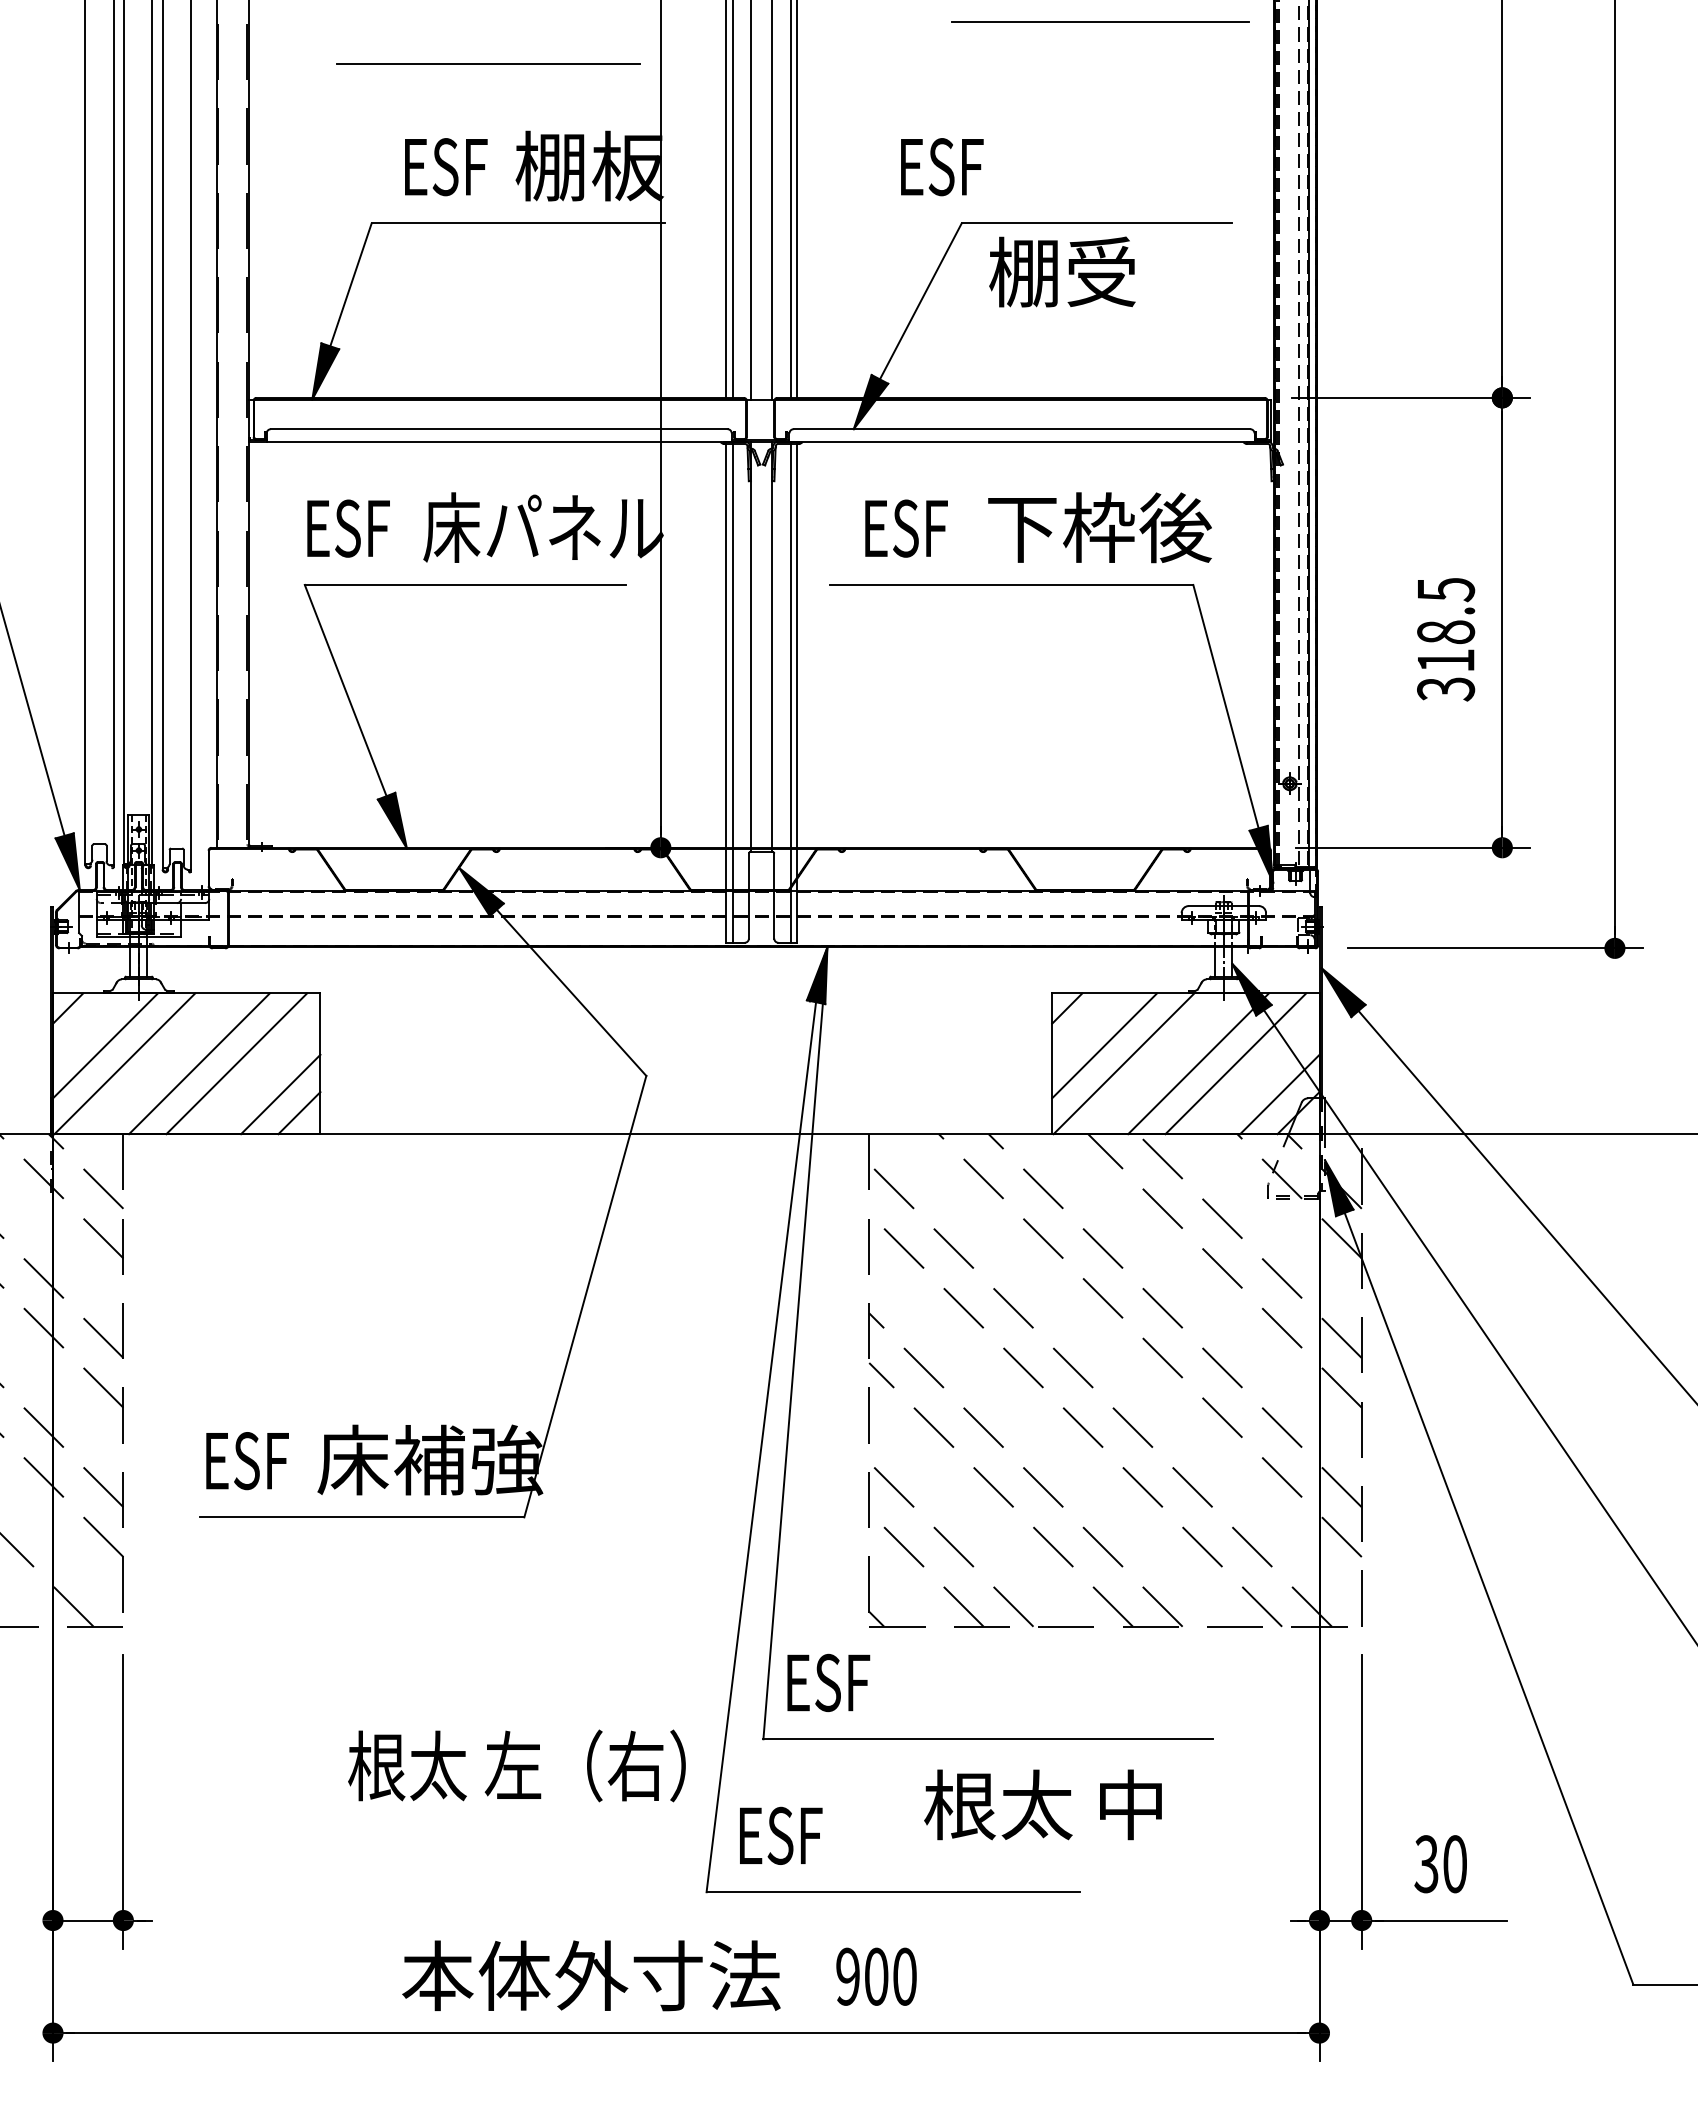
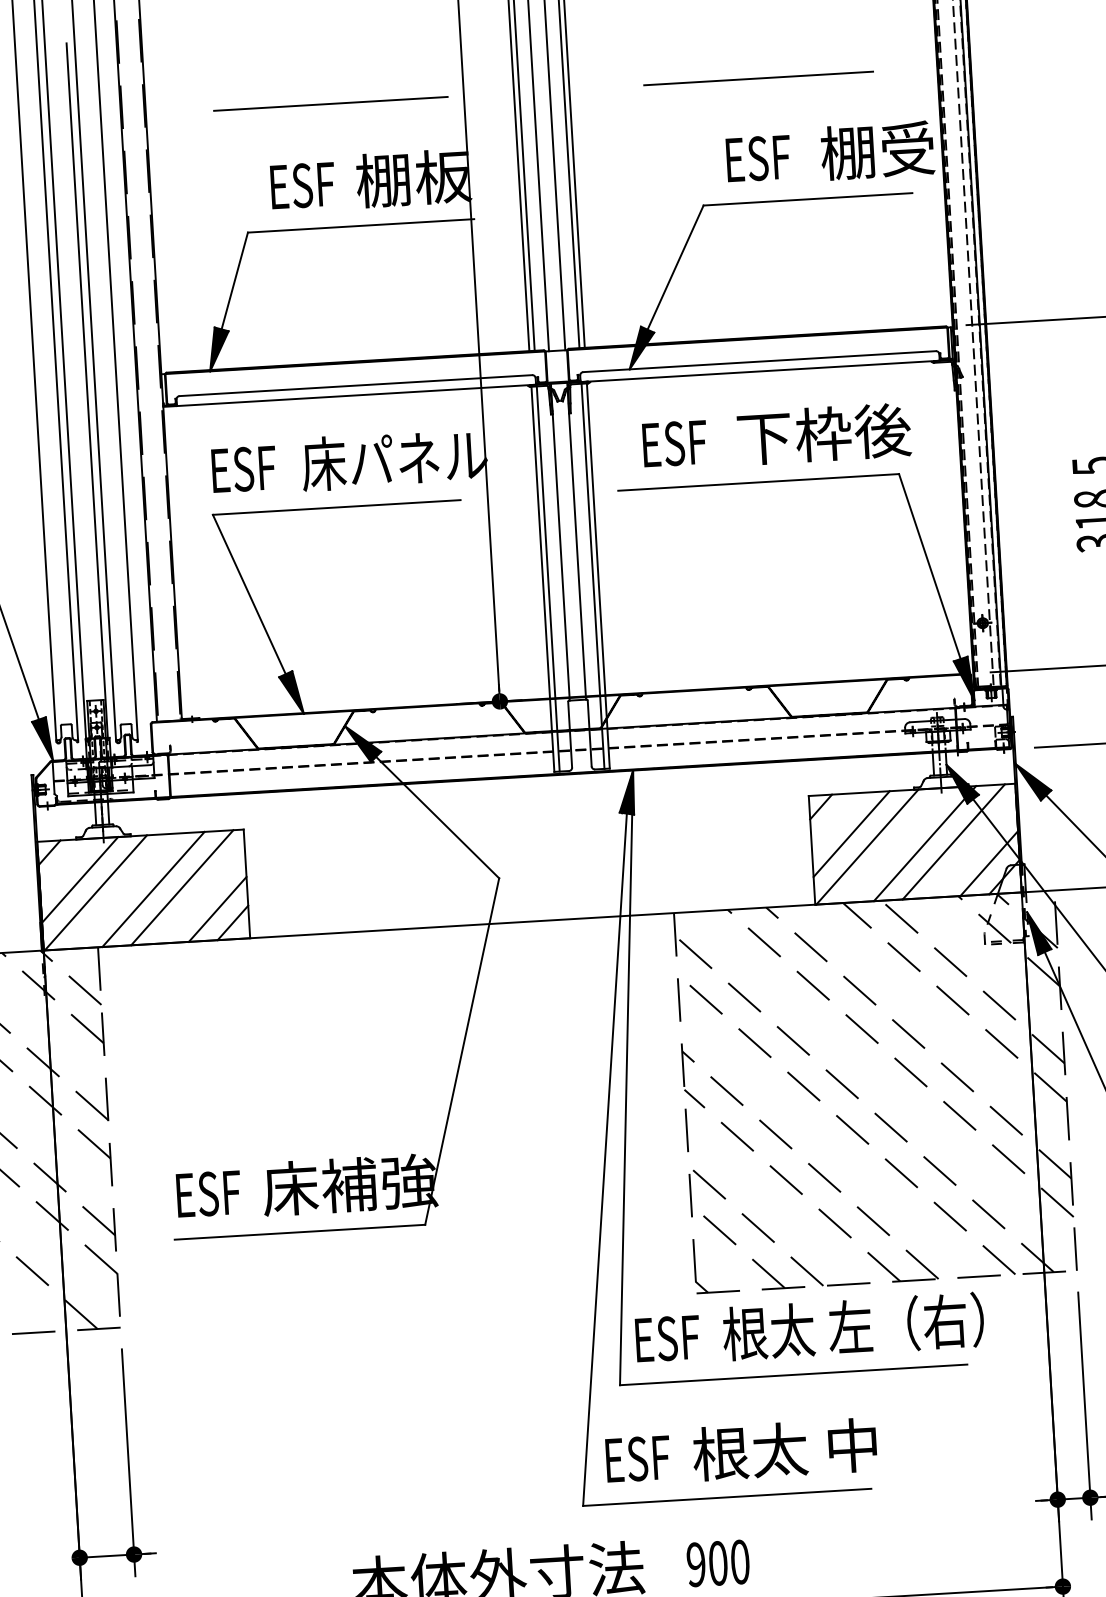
line: (1100, 21) -> (758, 78), moved
text: (942, 167) -> (758, 158), moved
text: (1062, 271) -> (877, 150), moved
text: (516, 1765) -> (852, 1326), moved
text: (1042, 1804) -> (784, 1449), moved

